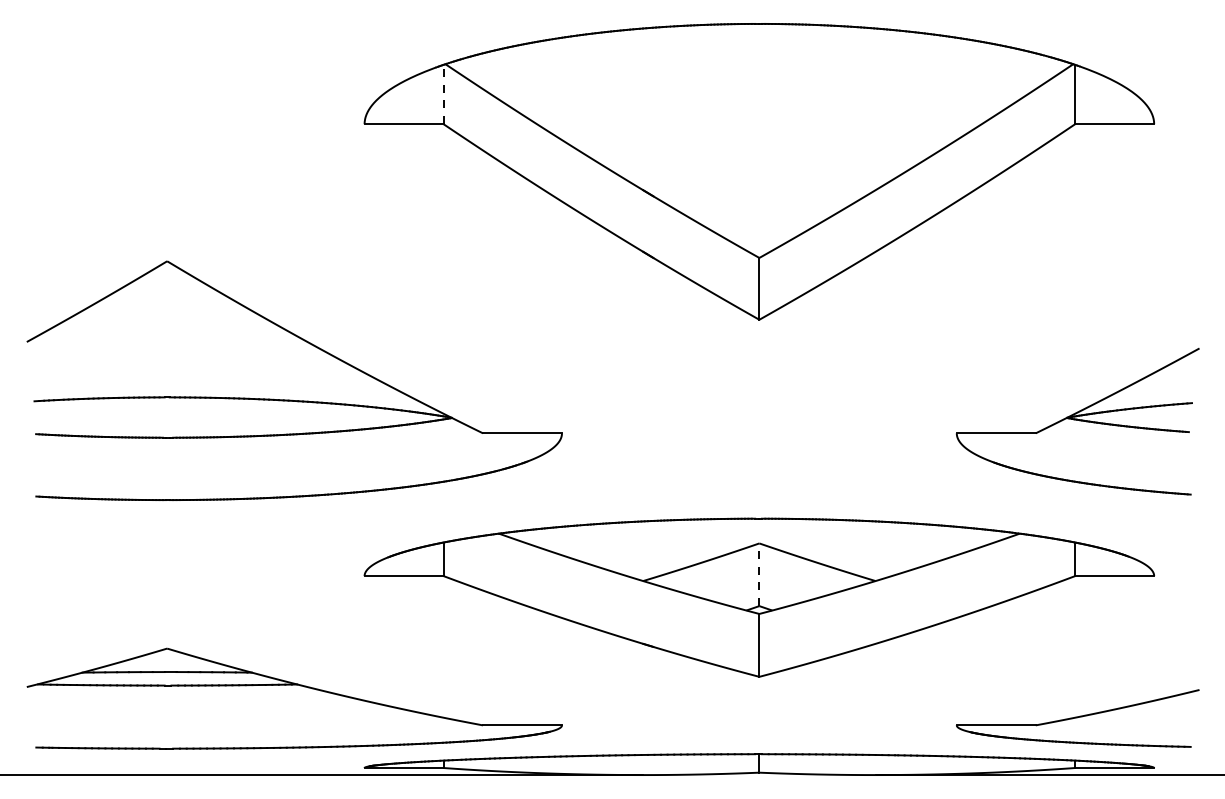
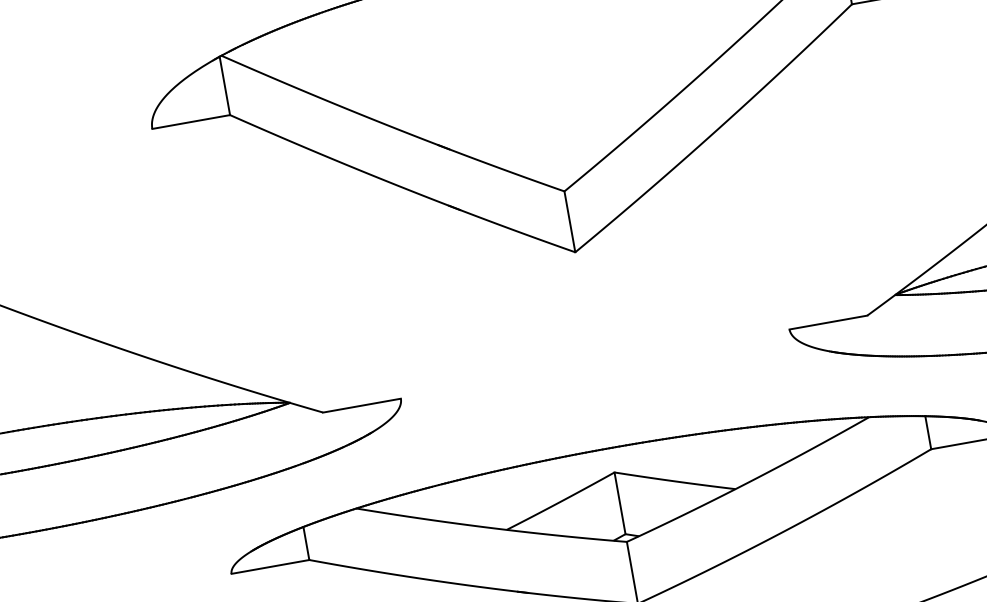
line: (443, 94) -> (224, 85), dashed -> solid
line: (759, 574) -> (620, 503), dashed -> solid

